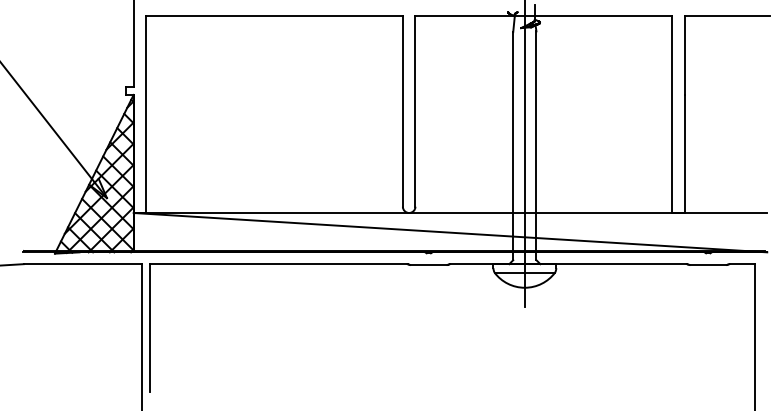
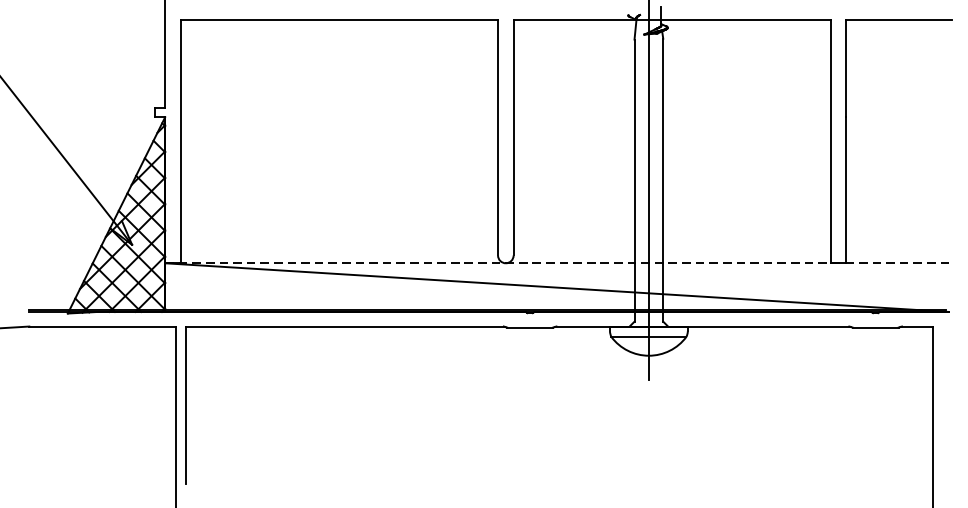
line: (450, 213) -> (556, 263), solid -> dashed

